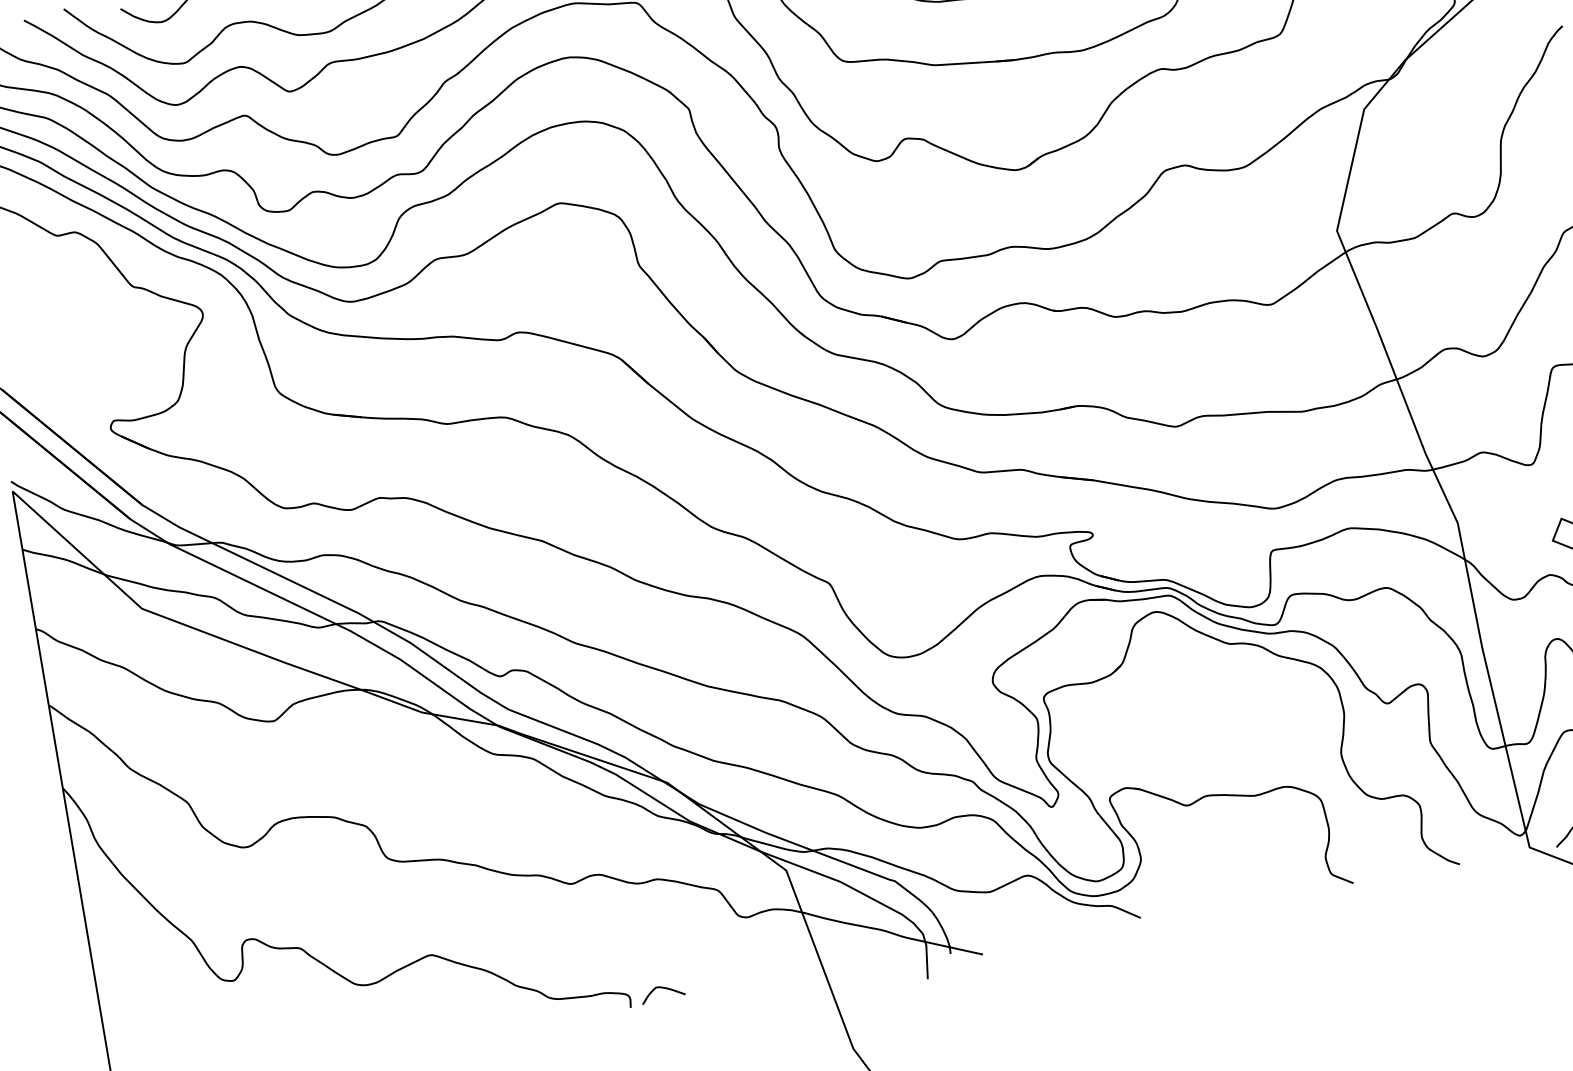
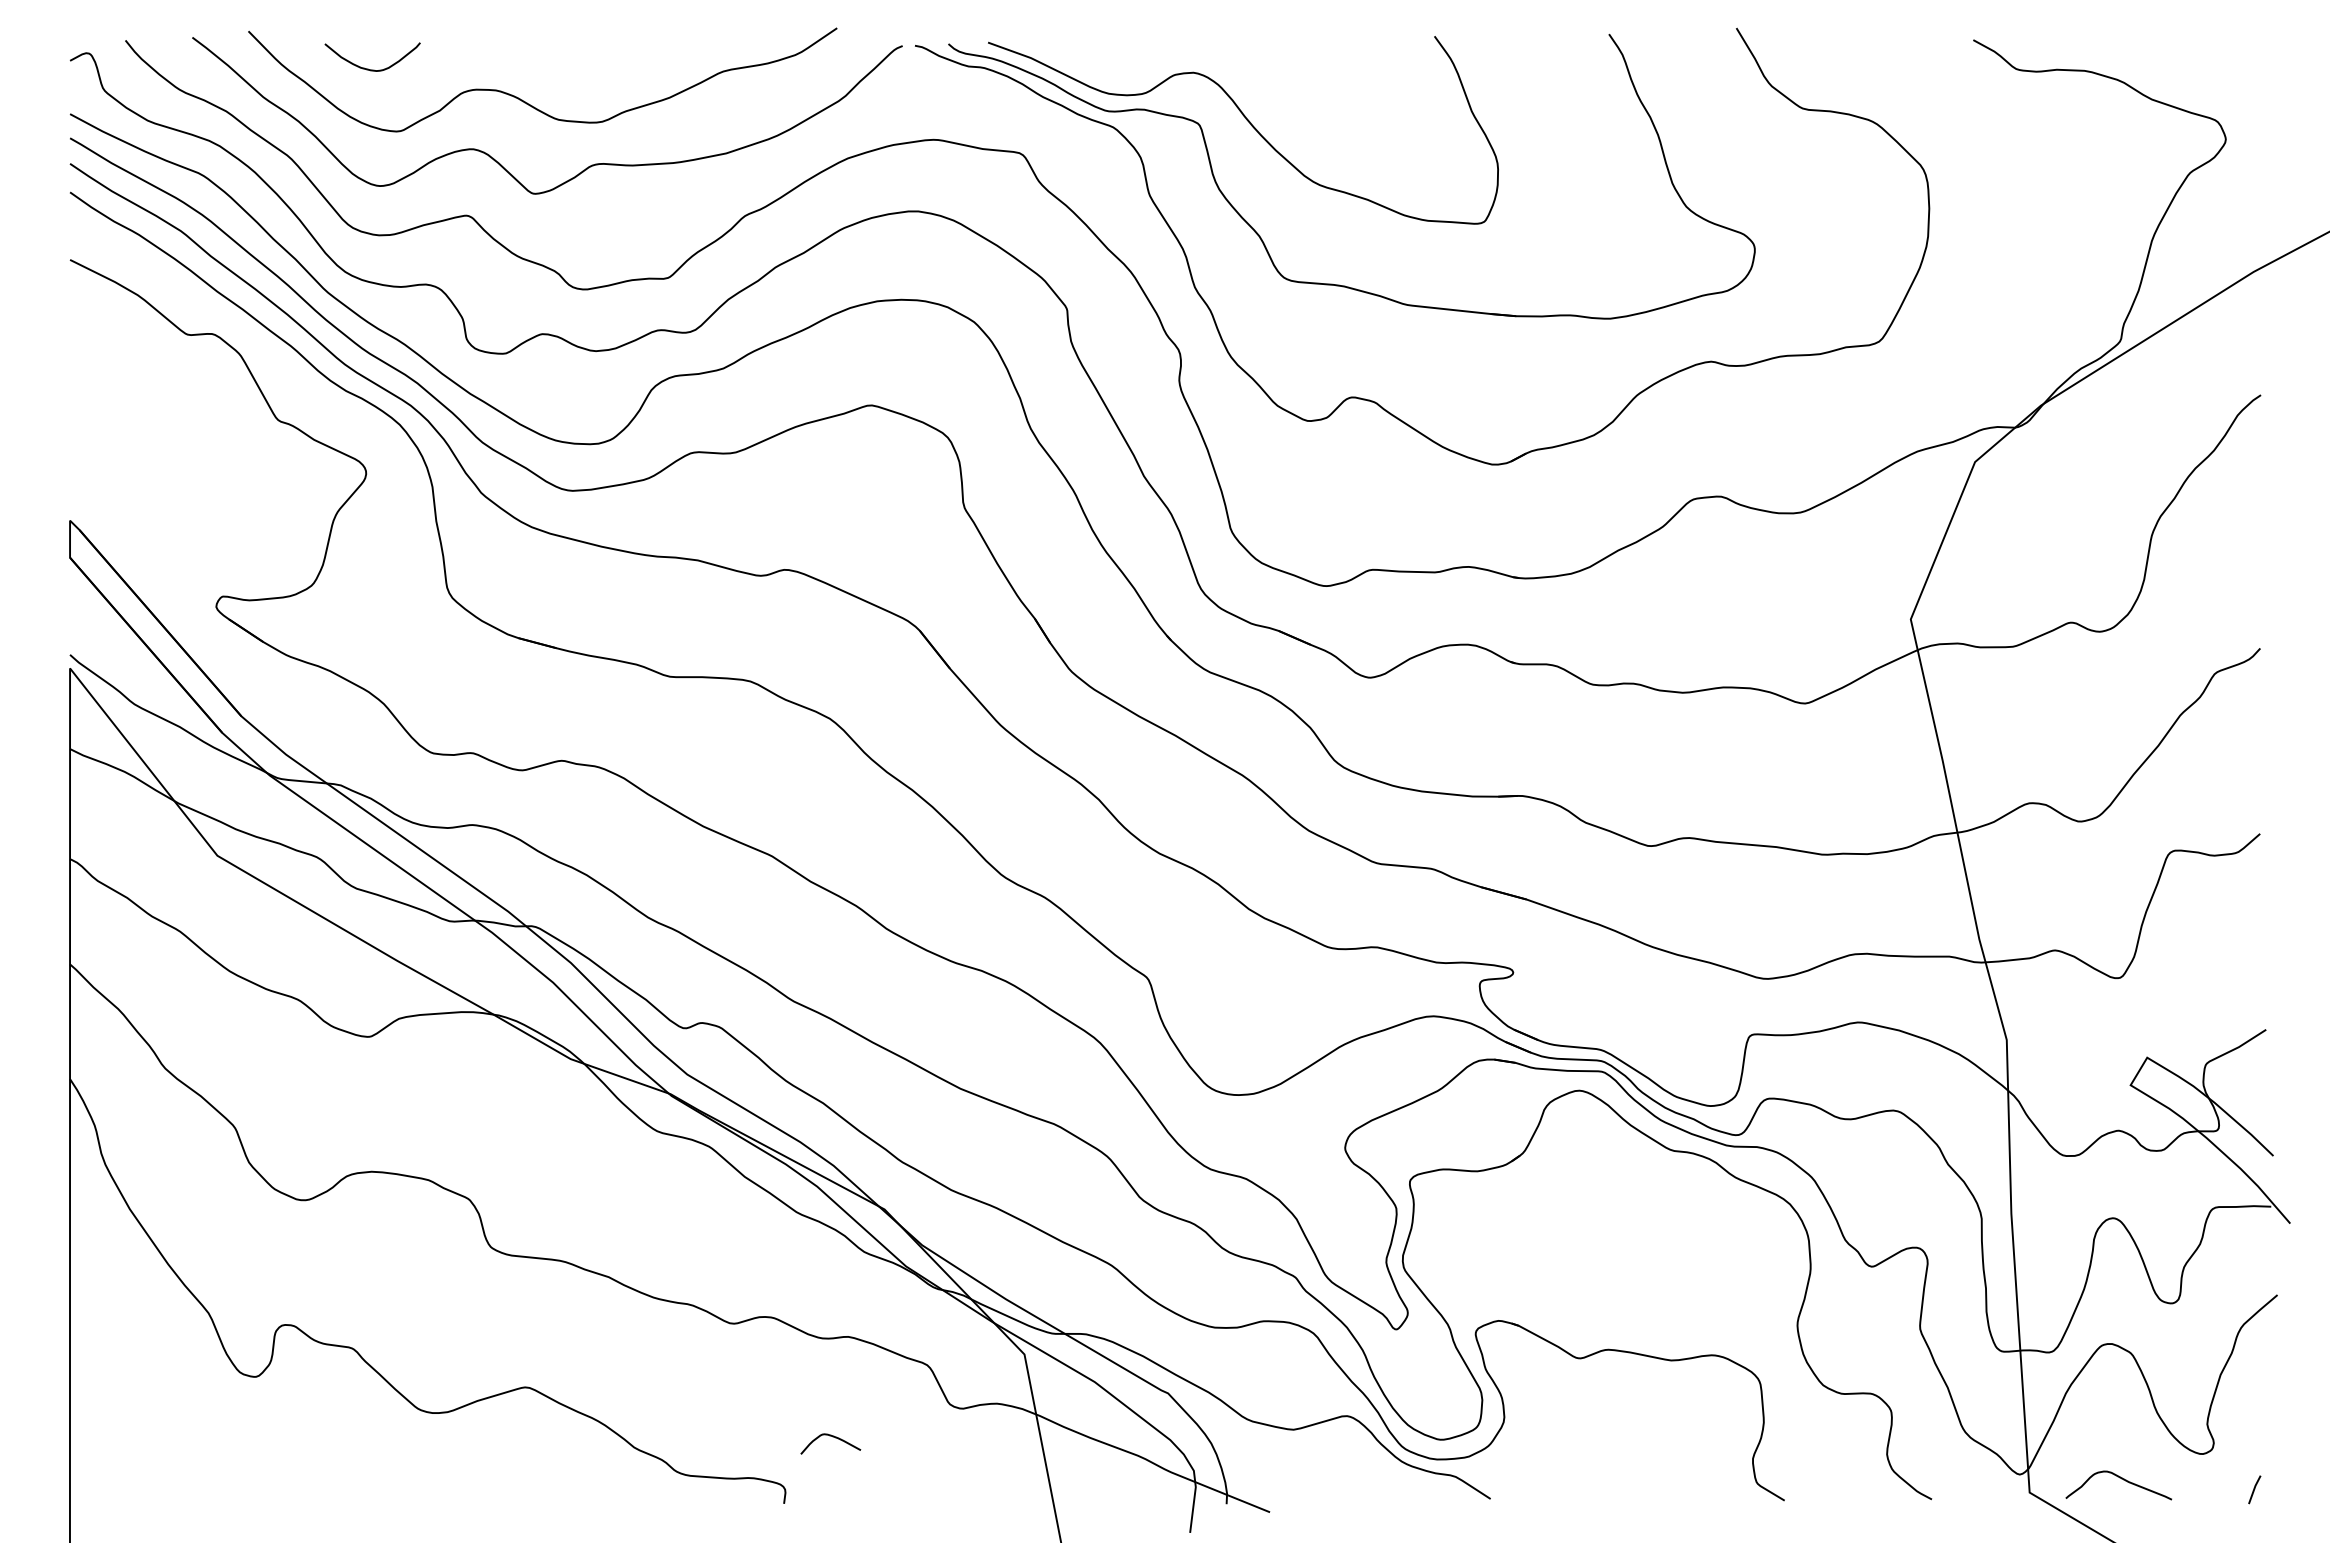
curve: (663, 988) -> (832, 1437), moved

